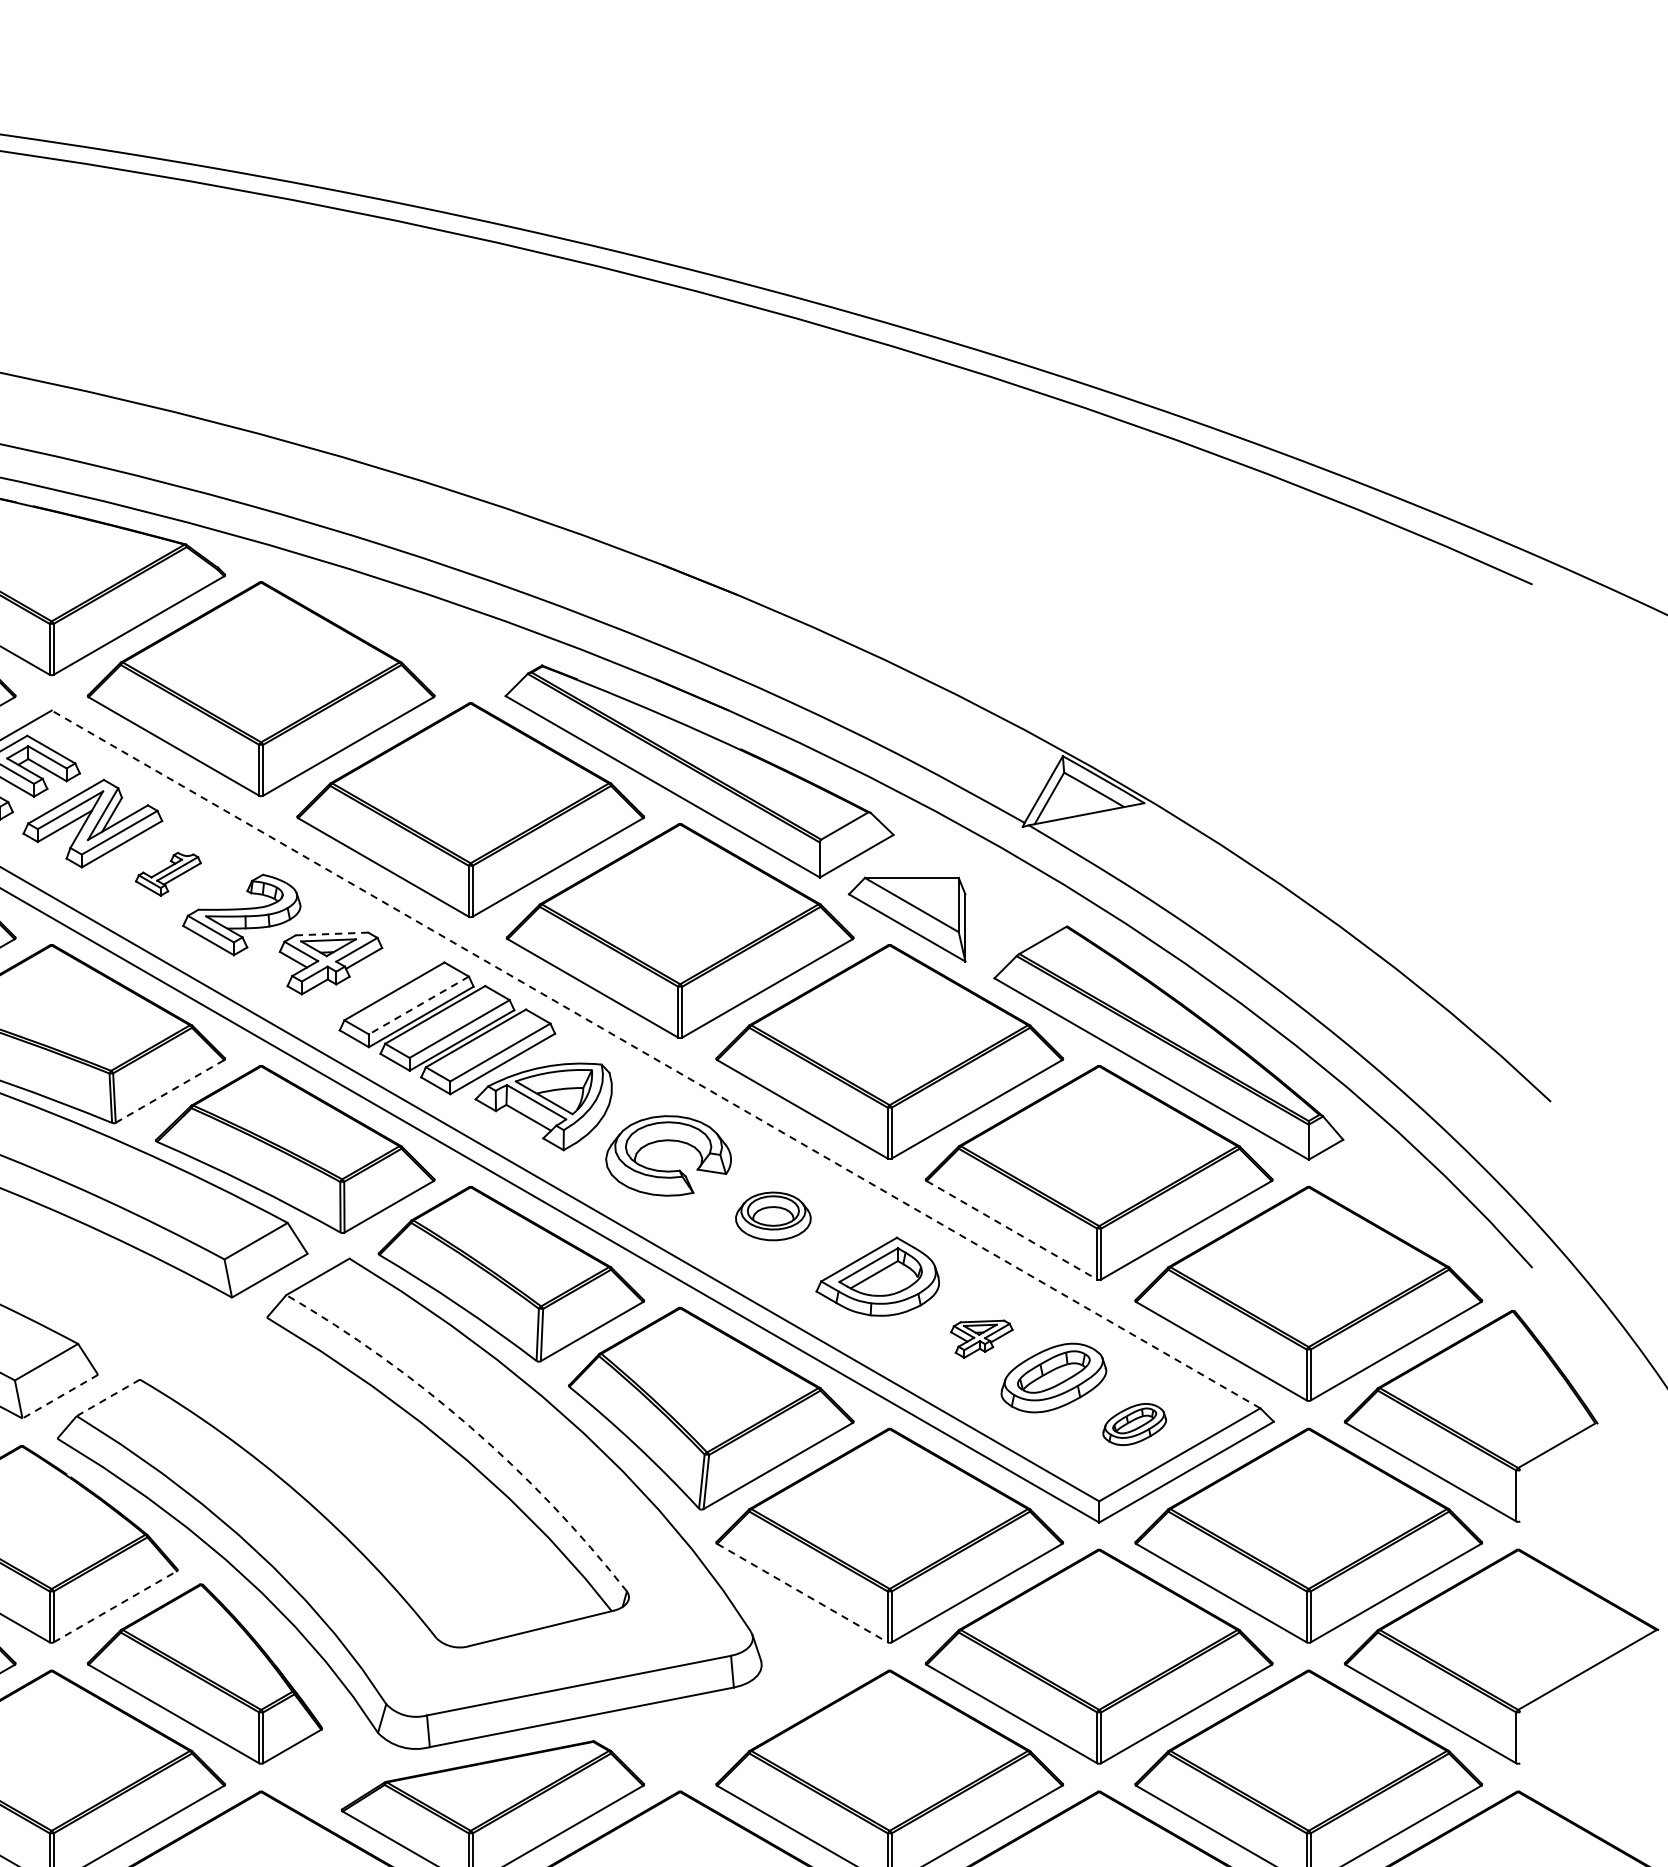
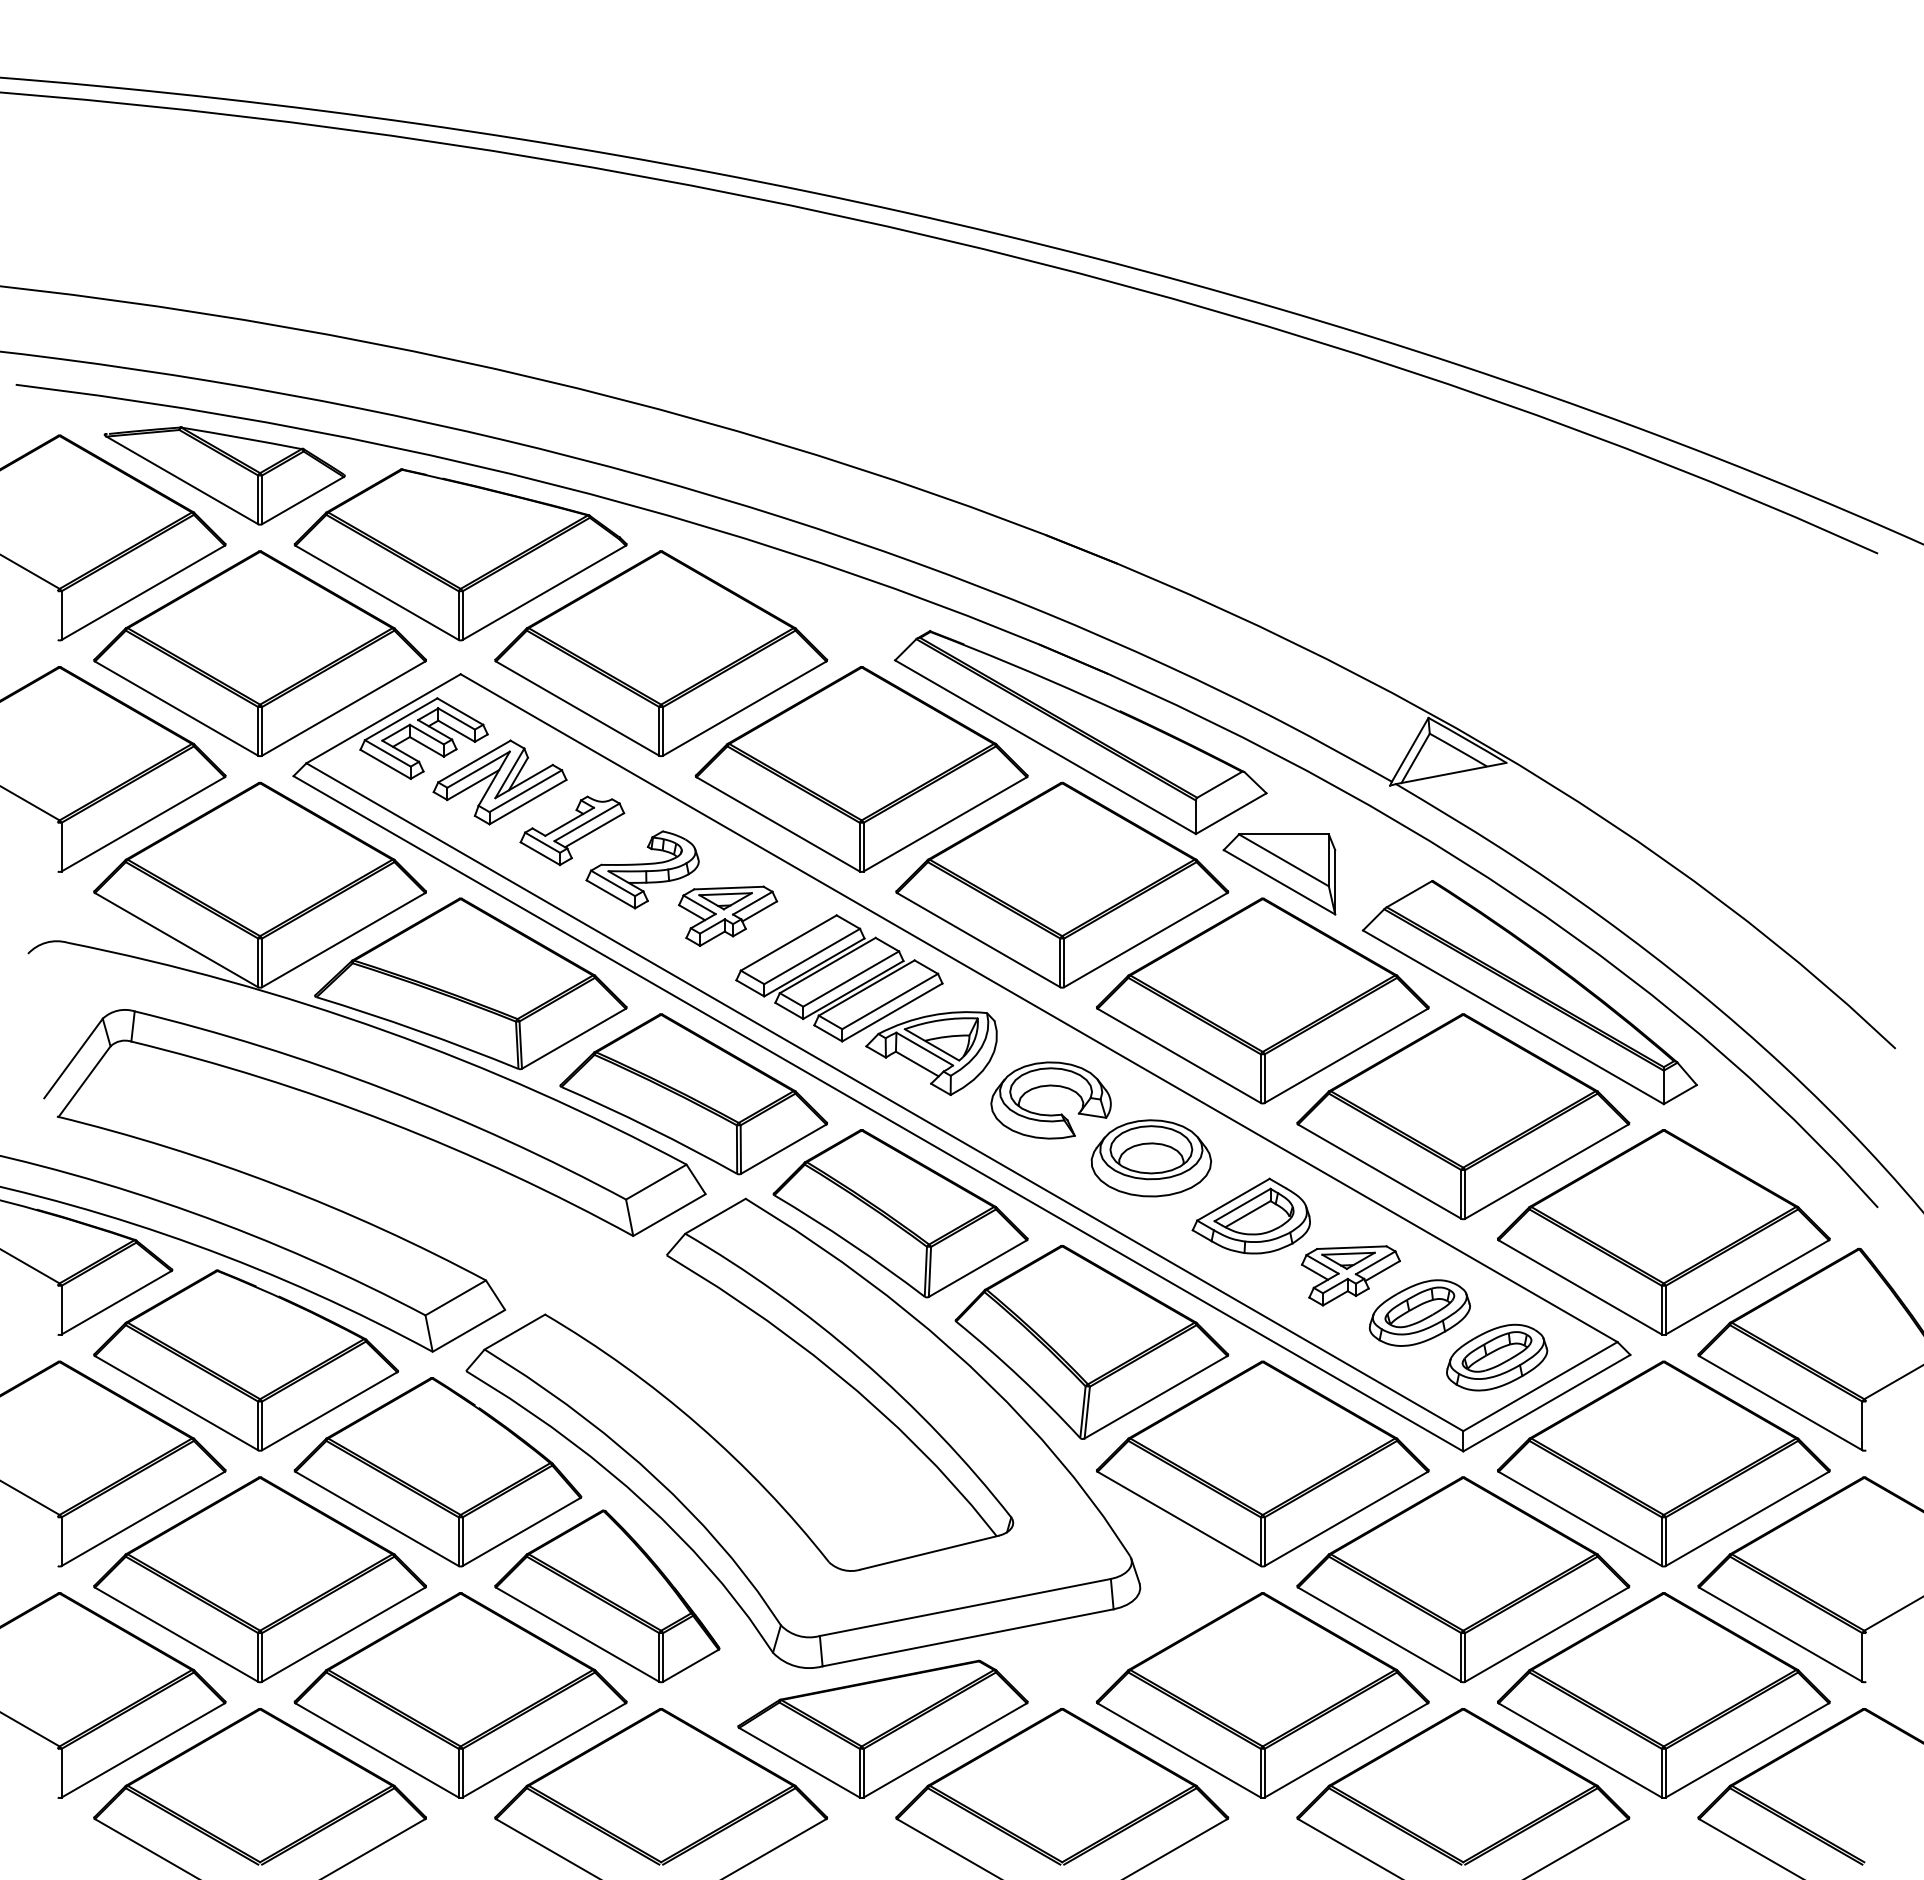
part: (168, 873) -> (572, 830), size x1.67
line: (331, 934) -> (728, 888), dashed -> solid
line: (418, 1005) -> (811, 956), dashed -> solid
line: (656, 1059) -> (1039, 1008), dashed -> solid
line: (169, 1091) -> (573, 1038), dashed -> solid
part: (773, 1216) -> (1151, 1158), size x1.67
line: (1012, 1230) -> (1380, 1171), dashed -> solid
part: (981, 1338) -> (1350, 1275), size x1.67
line: (59, 1396) -> (468, 1330), dashed -> solid
line: (107, 1398) -> (514, 1332), dashed -> solid
part: (1134, 1424) -> (1497, 1357), size x1.67
arc: (470, 1427) -> (861, 1360), dashed -> solid
line: (802, 1593) -> (1179, 1519), dashed -> solid
line: (116, 1606) -> (522, 1531), dashed -> solid

